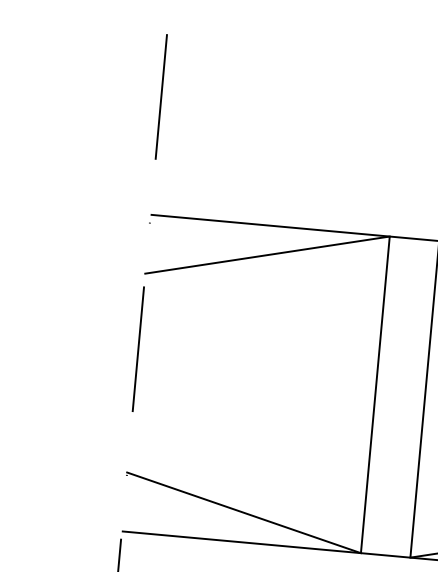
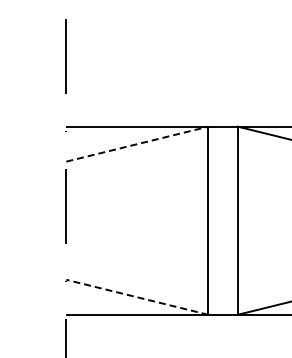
line: (267, 255) -> (137, 144), solid -> dashed
line: (242, 513) -> (136, 297), solid -> dashed

